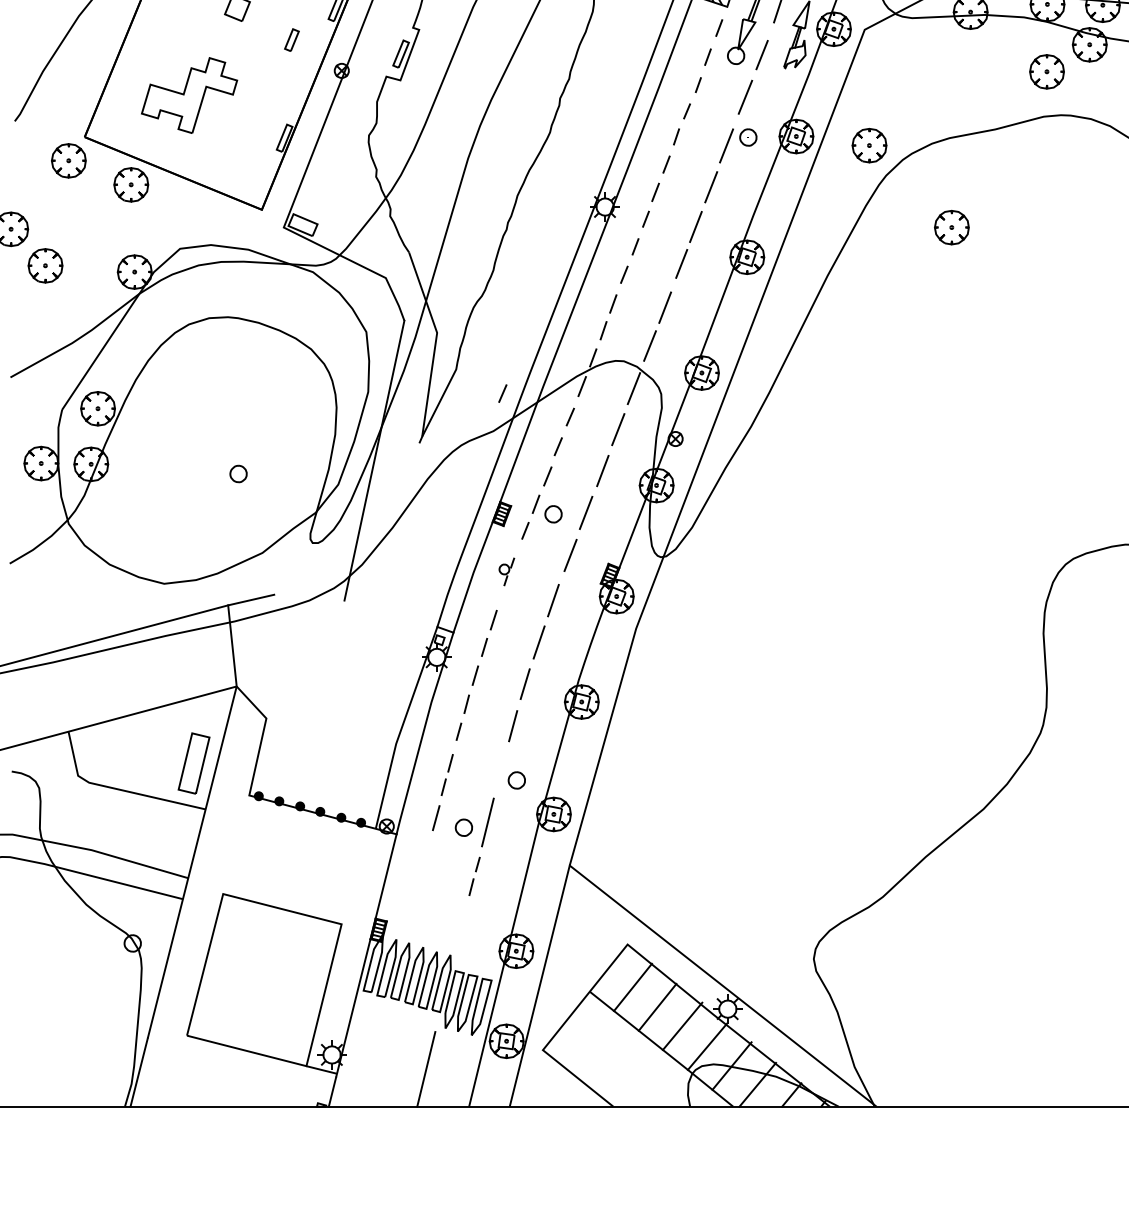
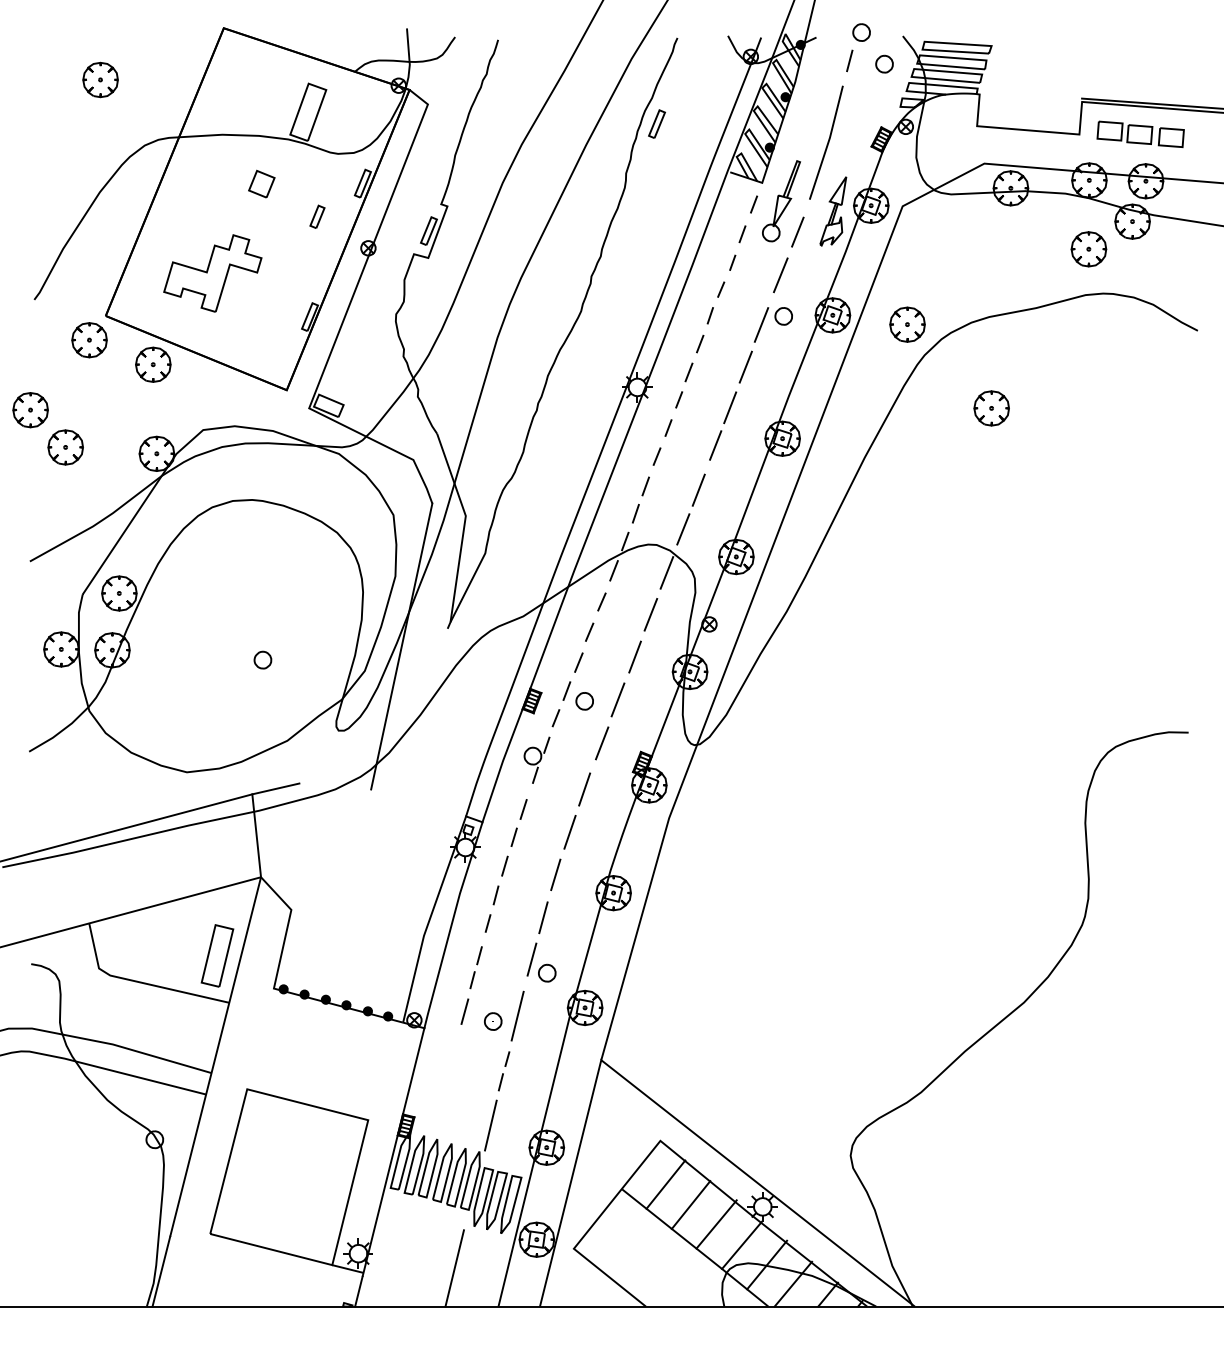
line: (502, 393) -> (532, 577), removed
part: (506, 571) -> (536, 759), size x1.67
line: (501, 767) -> (531, 959), added
line: (461, 929) -> (490, 1125), added

